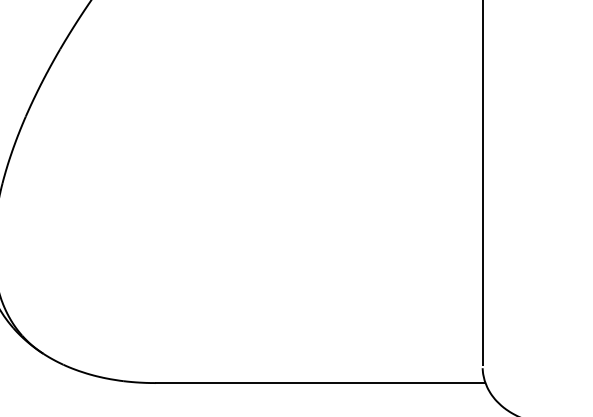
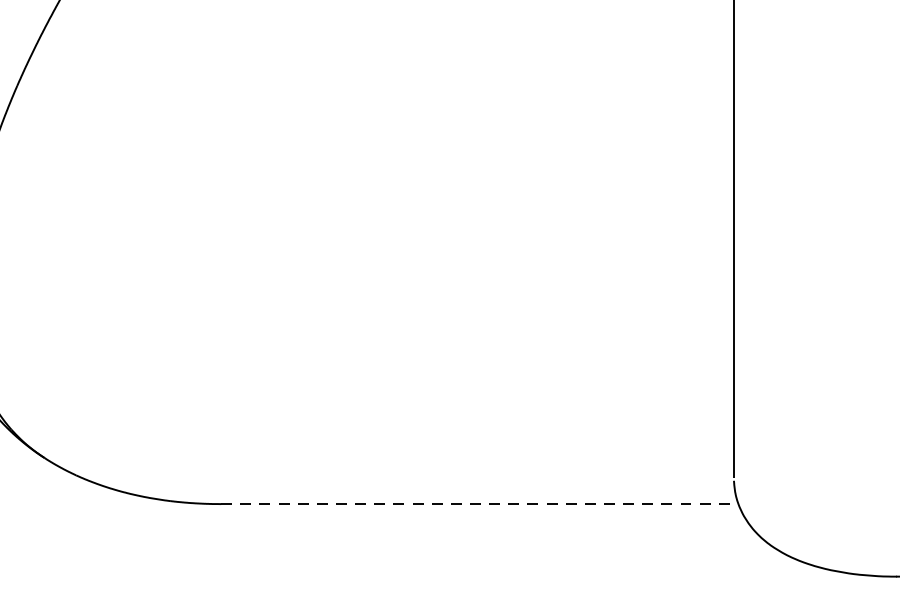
line: (320, 383) -> (479, 504), solid -> dashed

